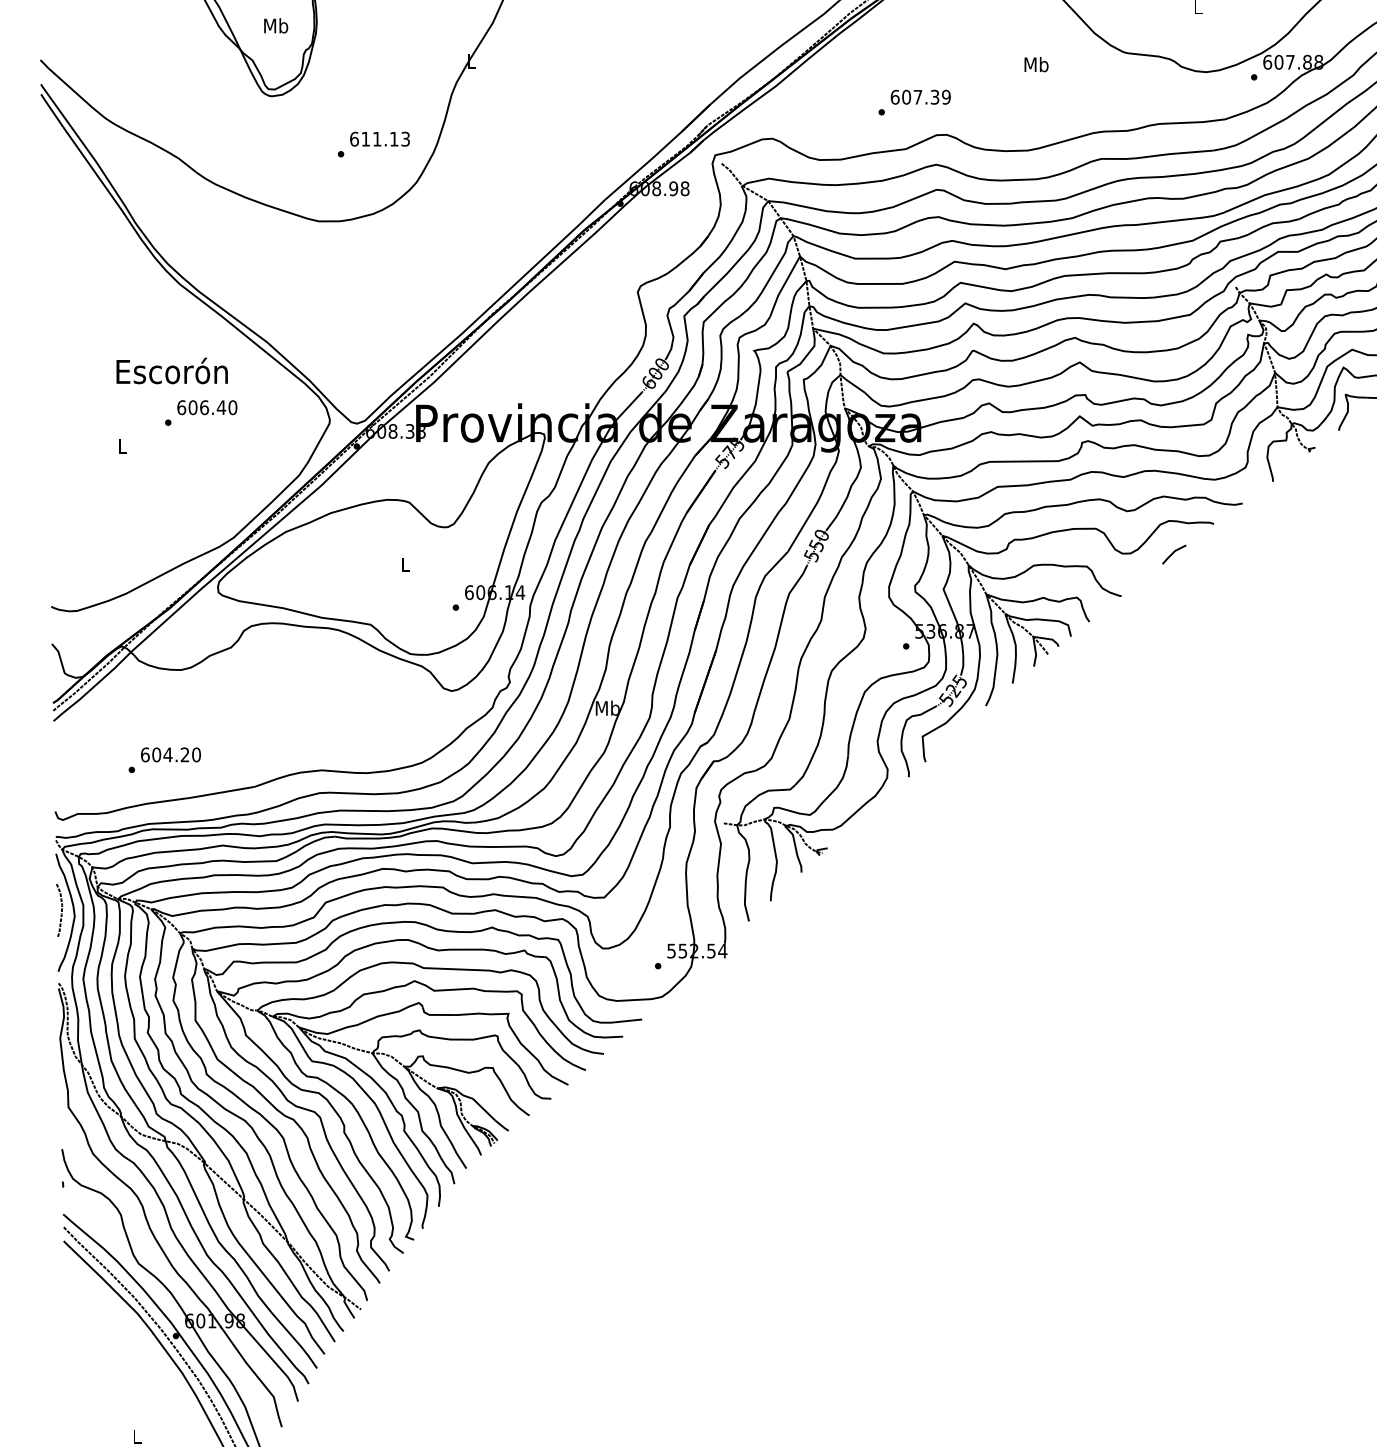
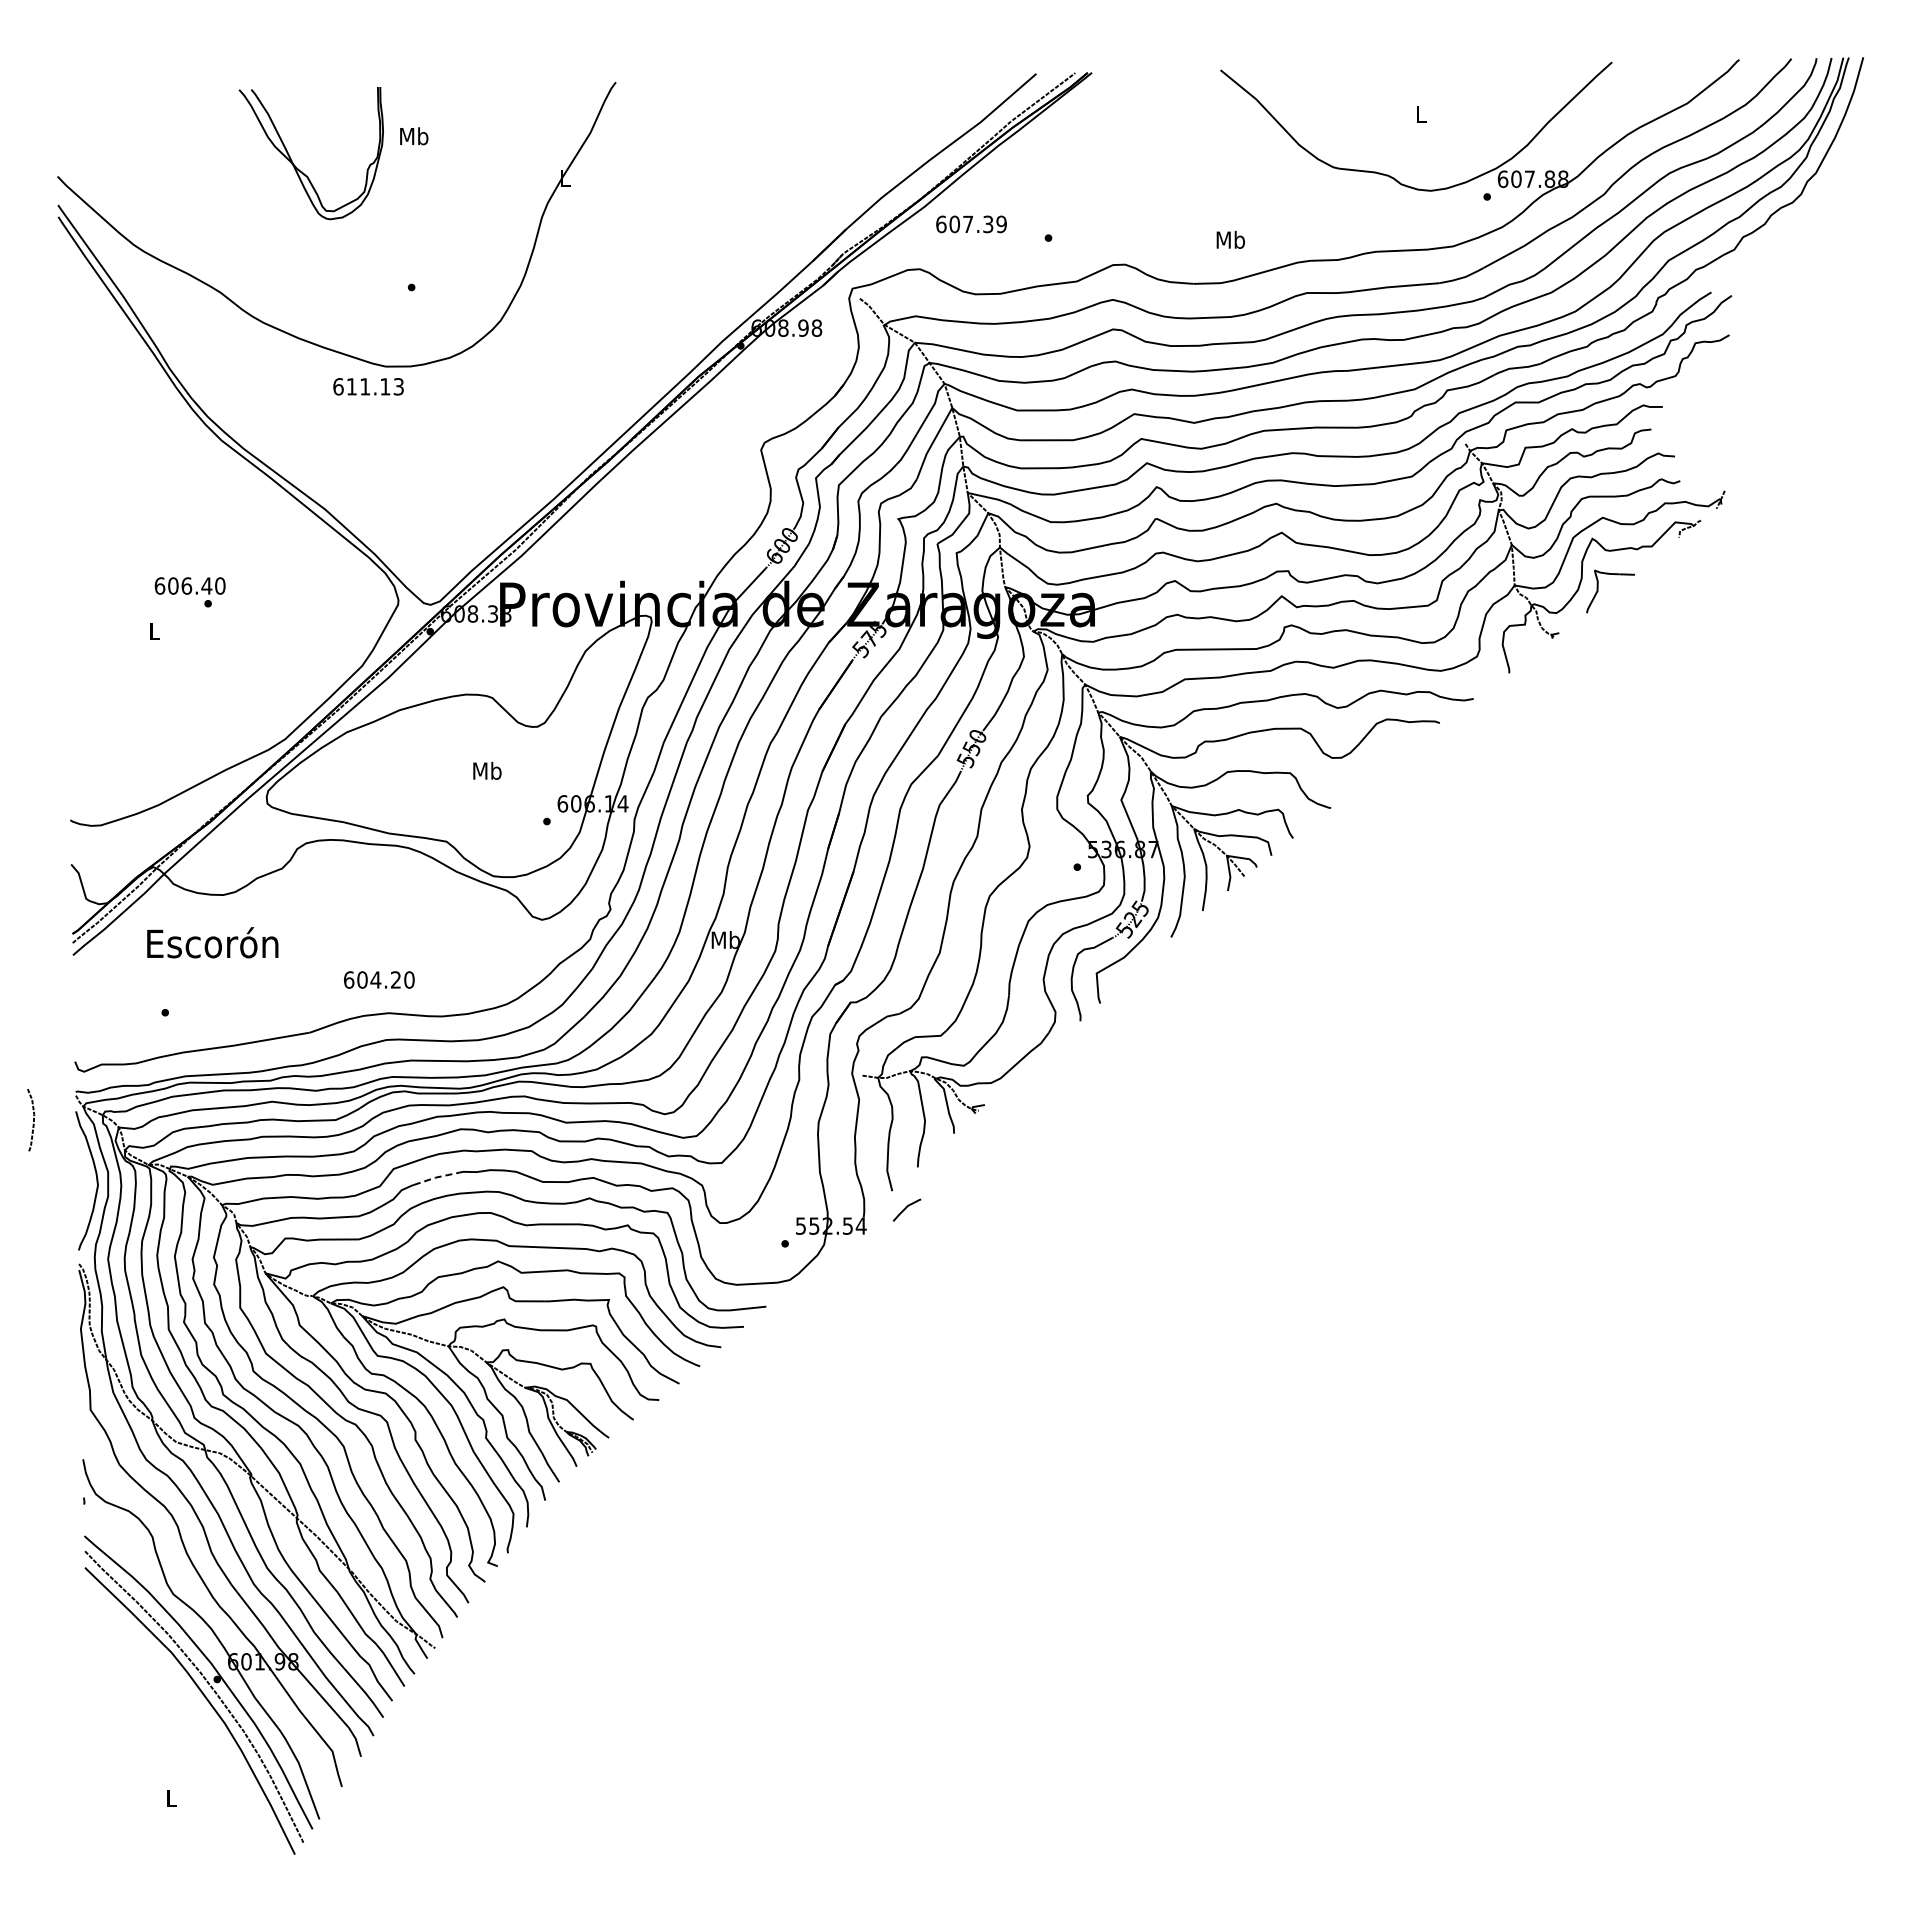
text: (276, 26) -> (414, 136), moved
text: (1036, 64) -> (1230, 239), moved
text: (920, 97) -> (971, 224), moved
text: (379, 138) -> (368, 386), moved
text: (171, 370) -> (212, 942), moved
text: (206, 407) -> (189, 585), moved
line: (1173, 553) -> (906, 1208), moved
text: (405, 564) -> (487, 770), L -> Mb
text: (171, 754) -> (379, 979), moved
line: (362, 909) -> (436, 1177), solid -> dashed
curve: (61, 910) -> (33, 1120), moved

